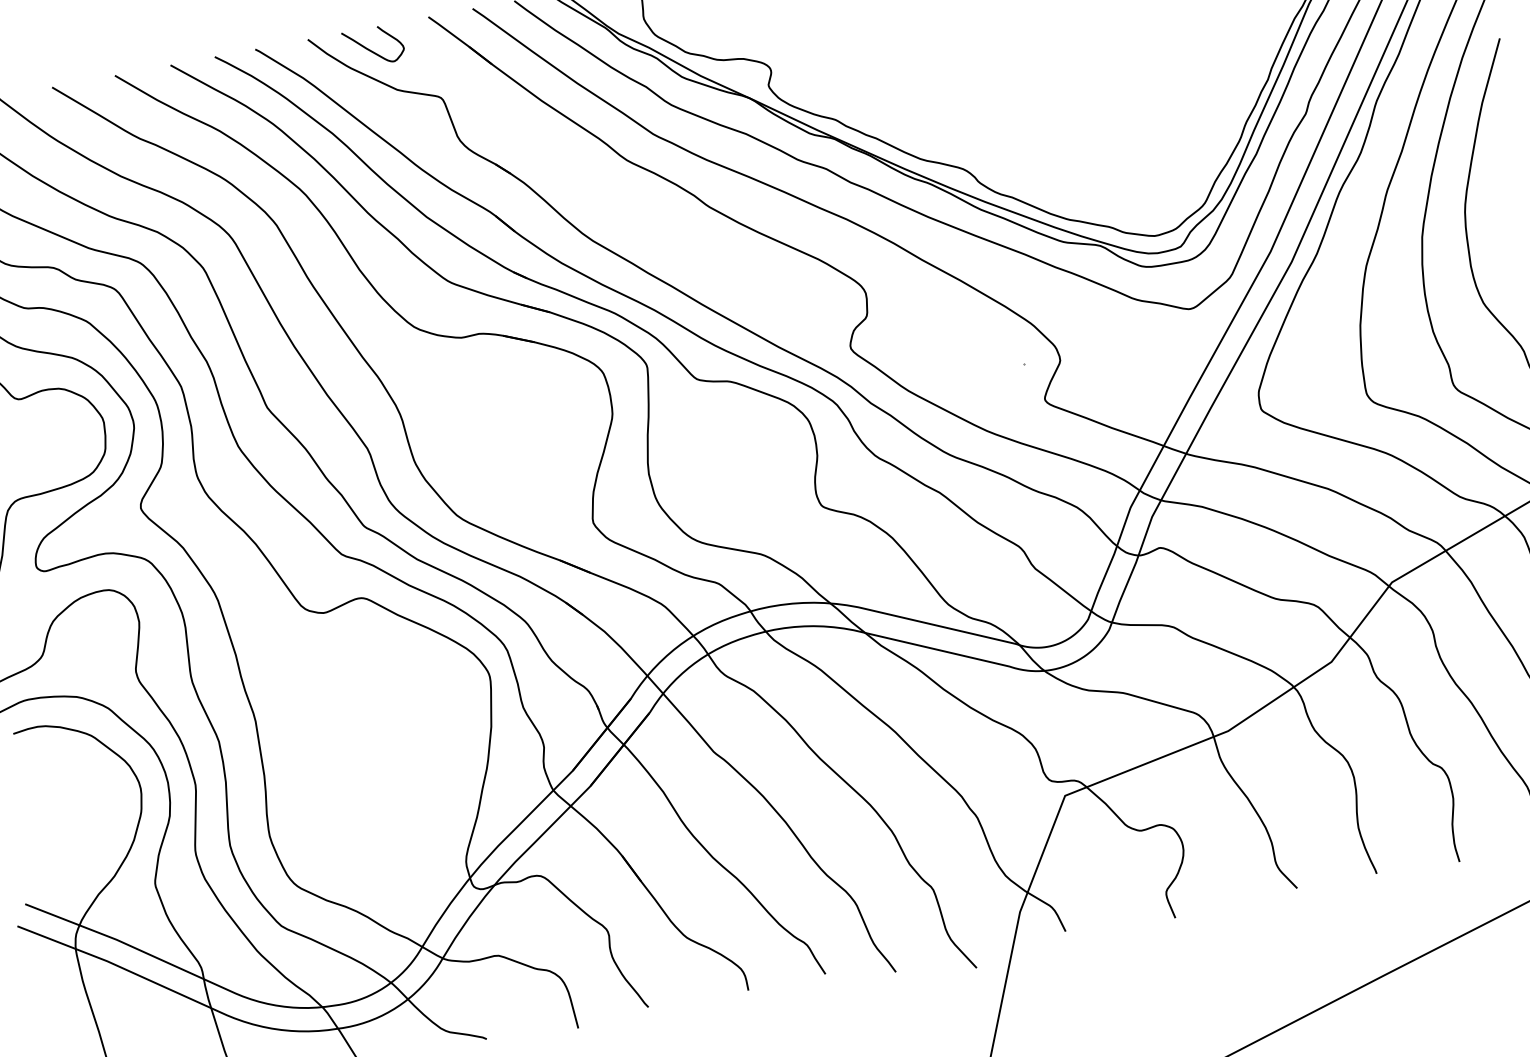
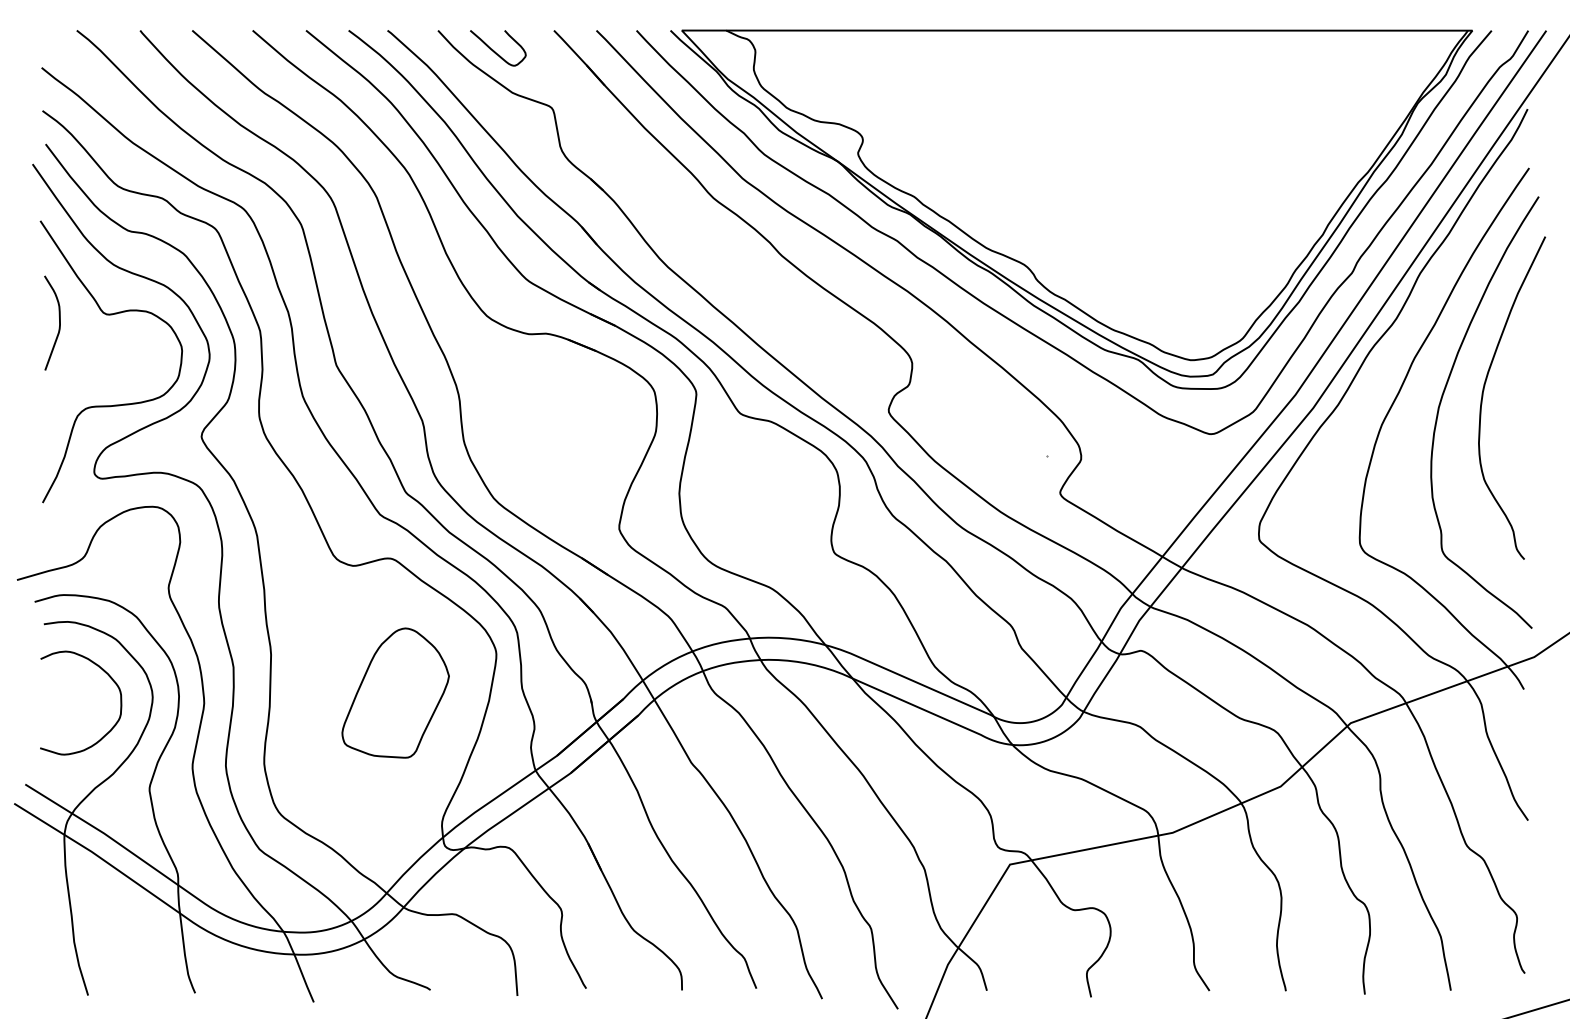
part: (392, 736) -> (395, 692), added
curve: (89, 774) -> (107, 675), added

